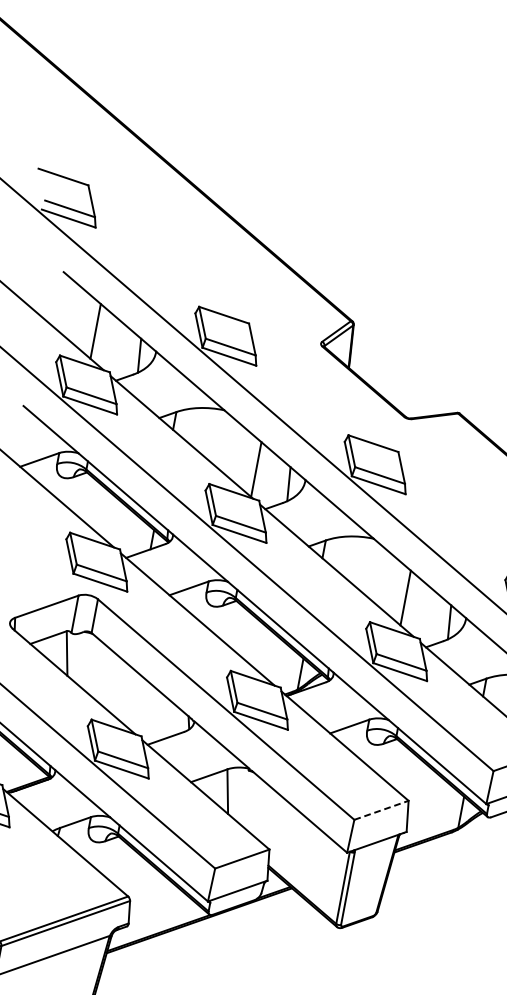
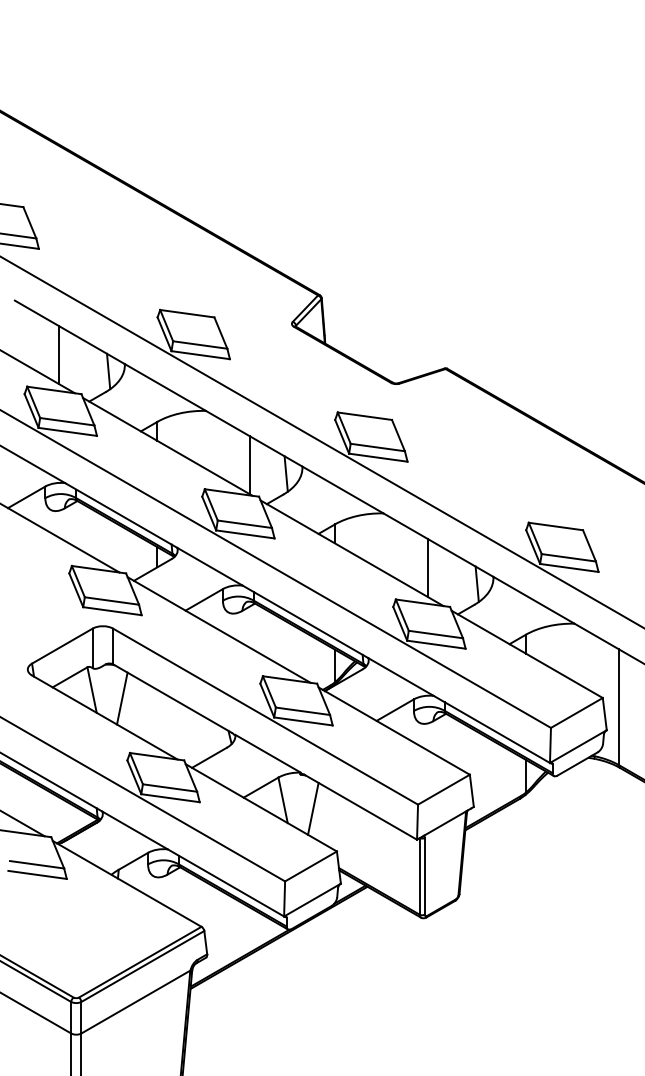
line: (94, 666) -> (122, 698), added
line: (254, 804) -> (313, 808), added
line: (381, 810) -> (443, 789), dashed -> solid

